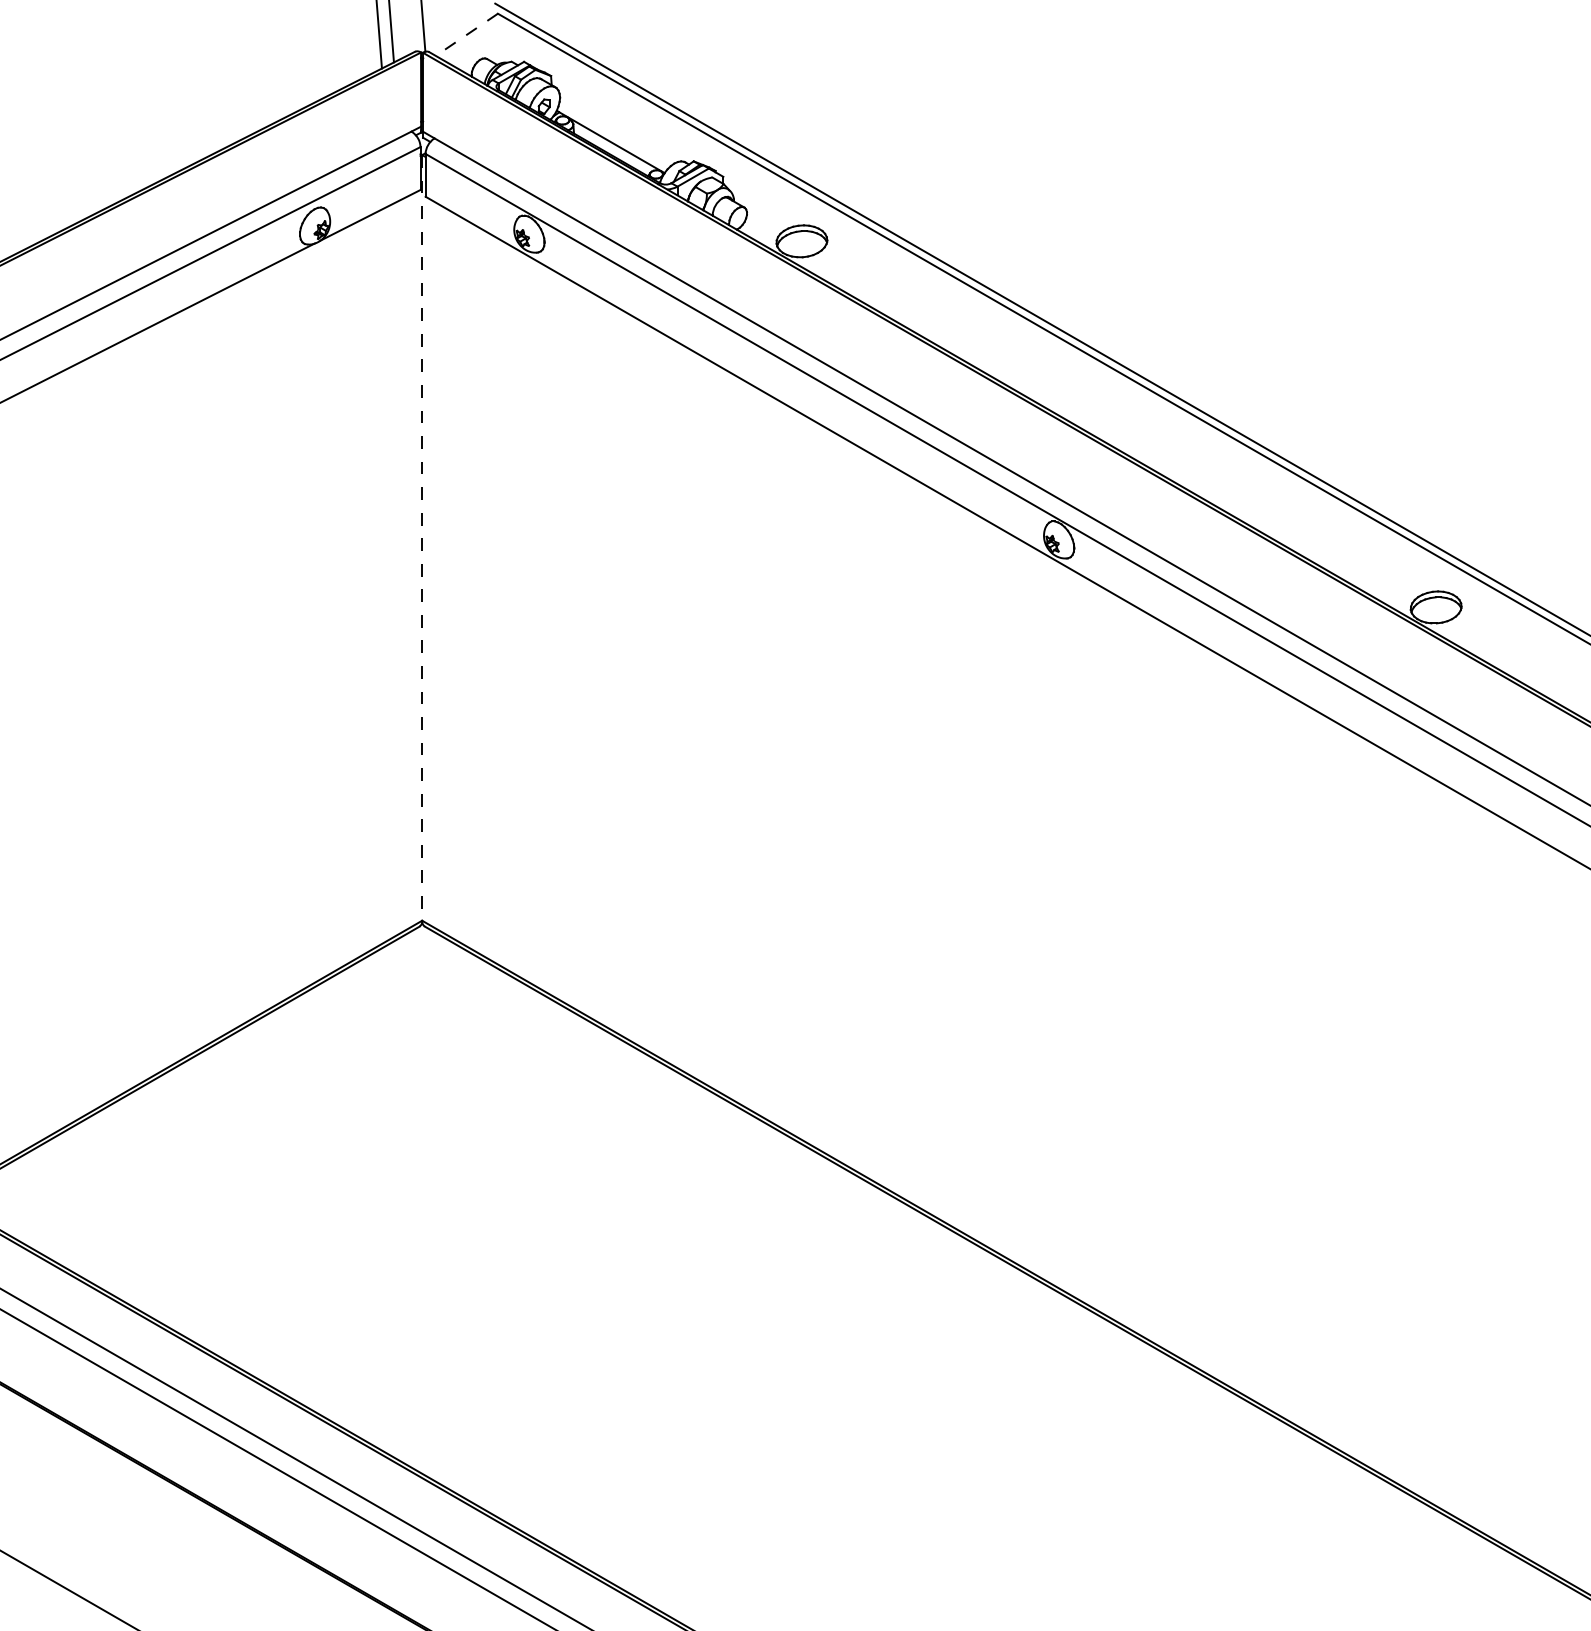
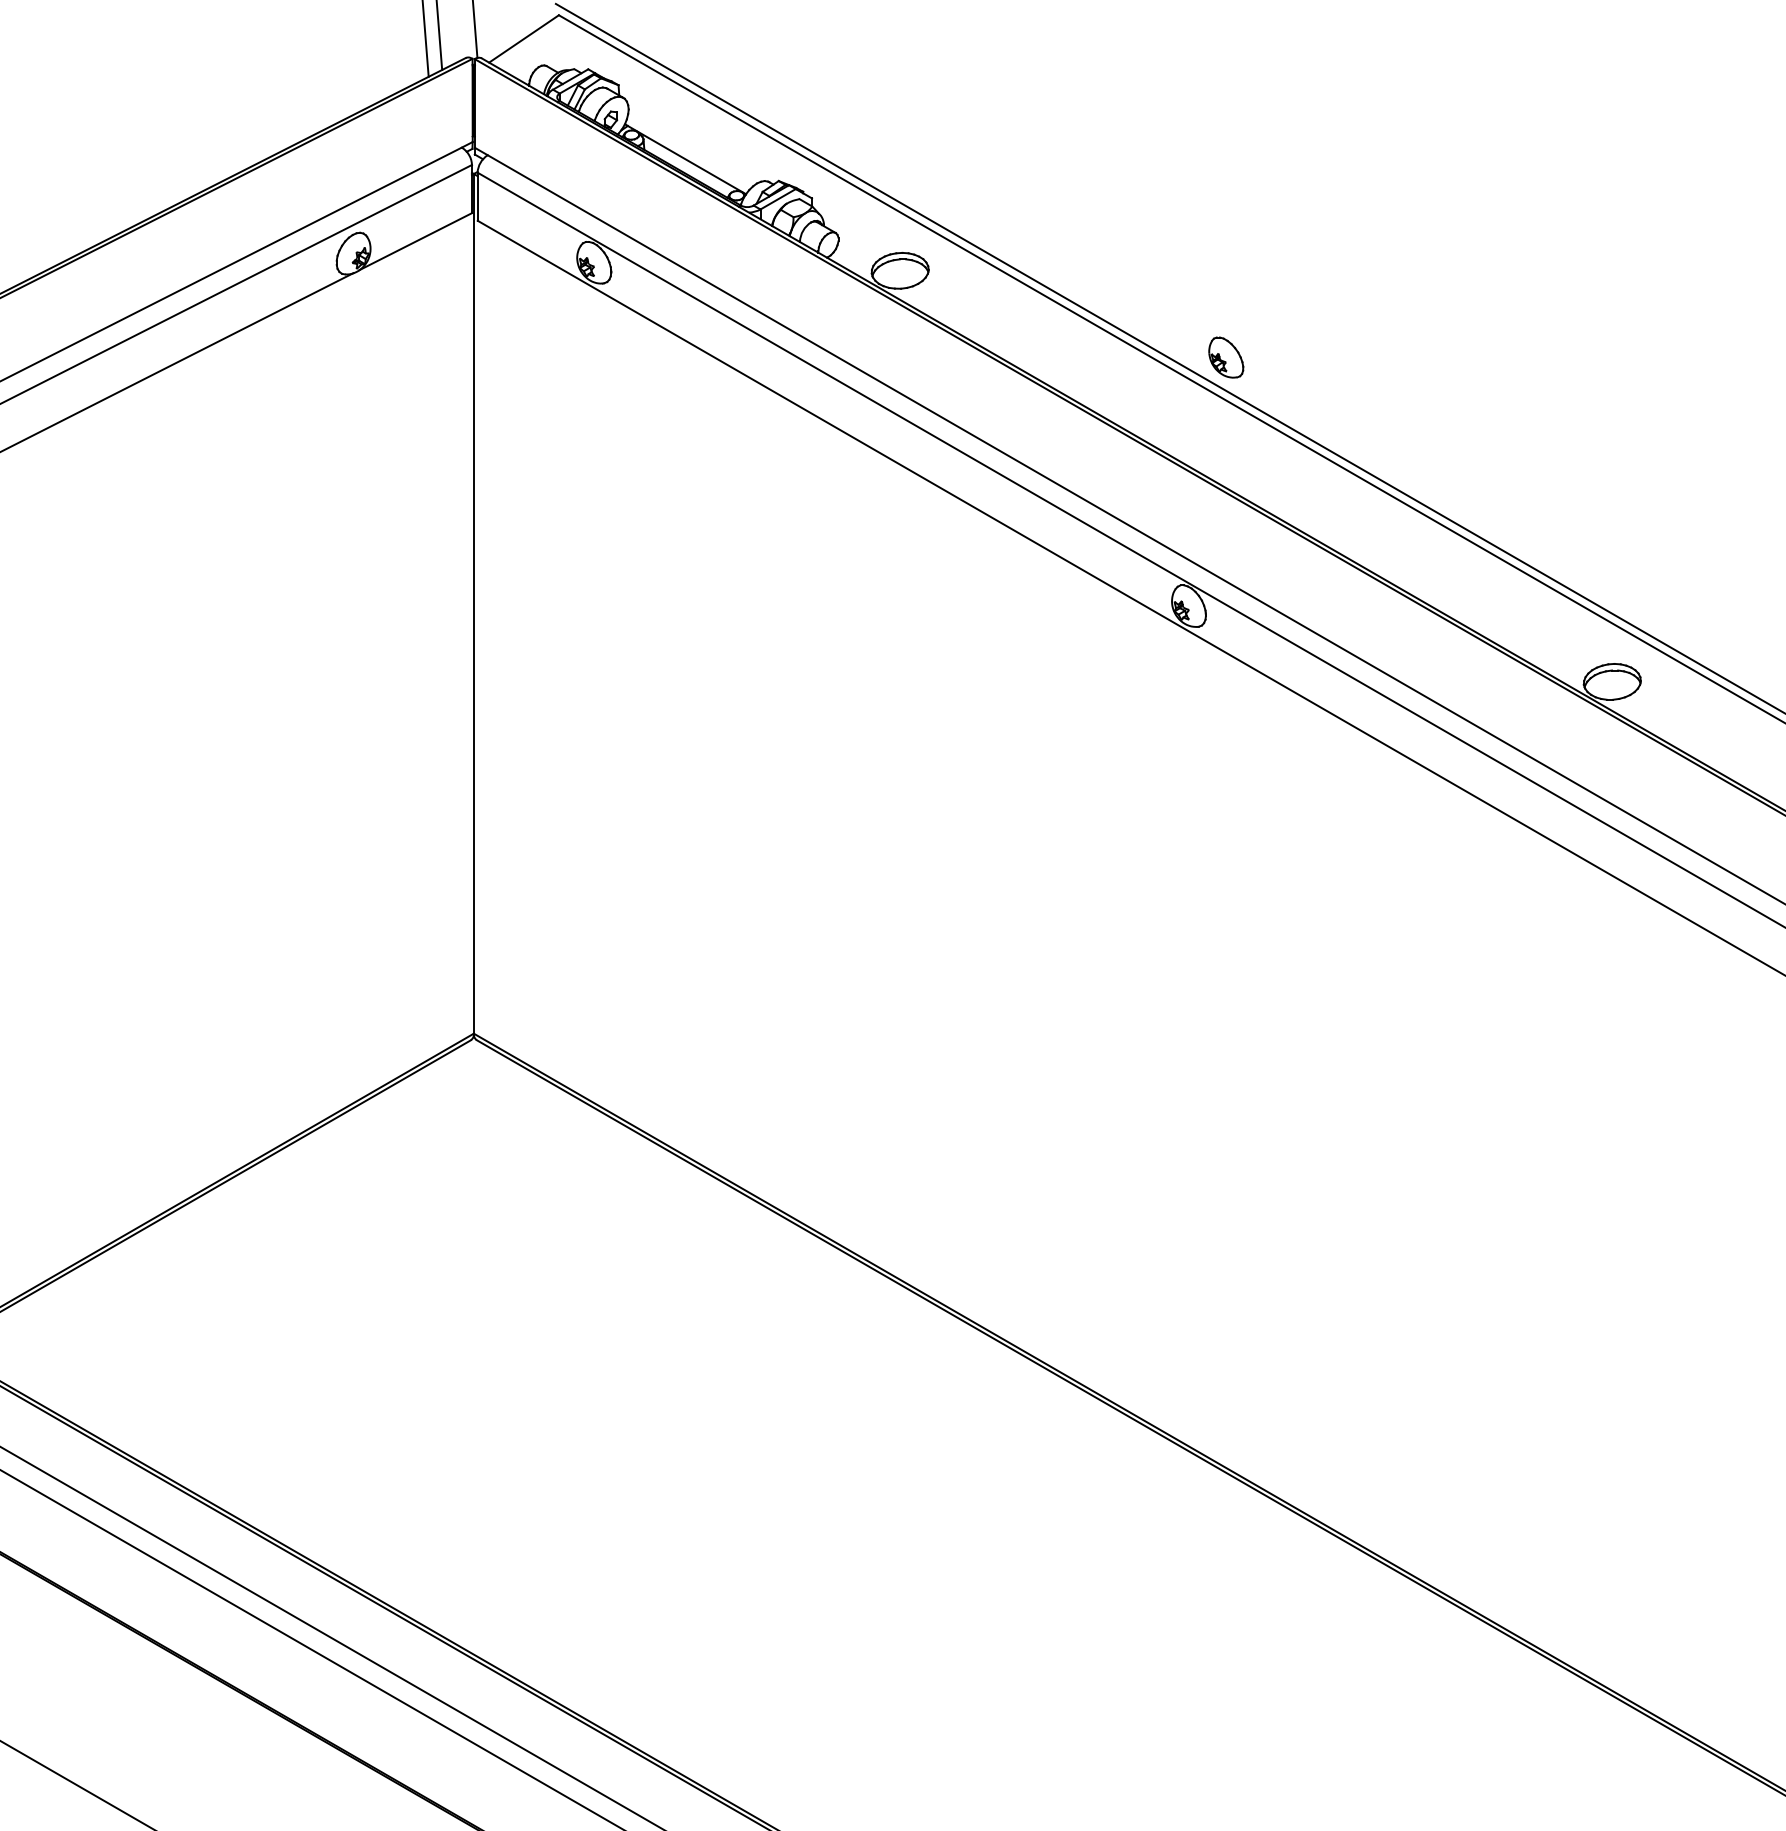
line: (466, 34) -> (523, 38), dashed -> solid
part: (1092, 318) -> (1226, 357), added
line: (422, 537) -> (474, 603), dashed -> solid

